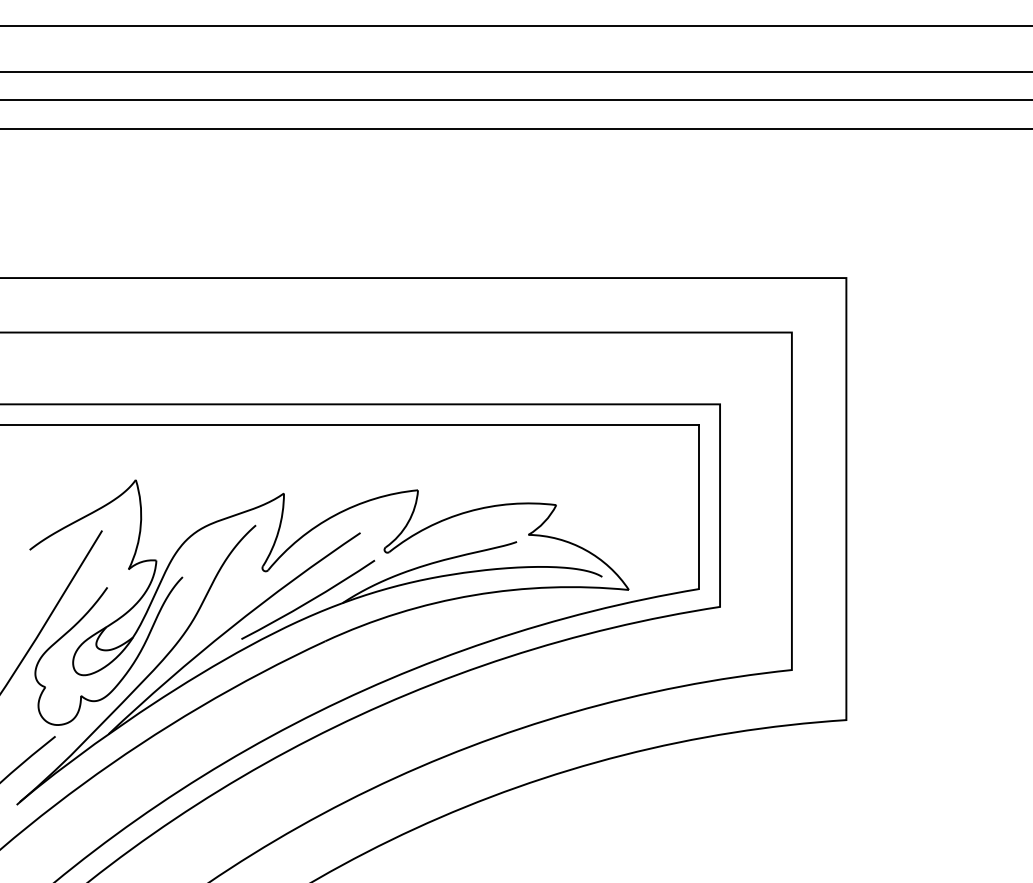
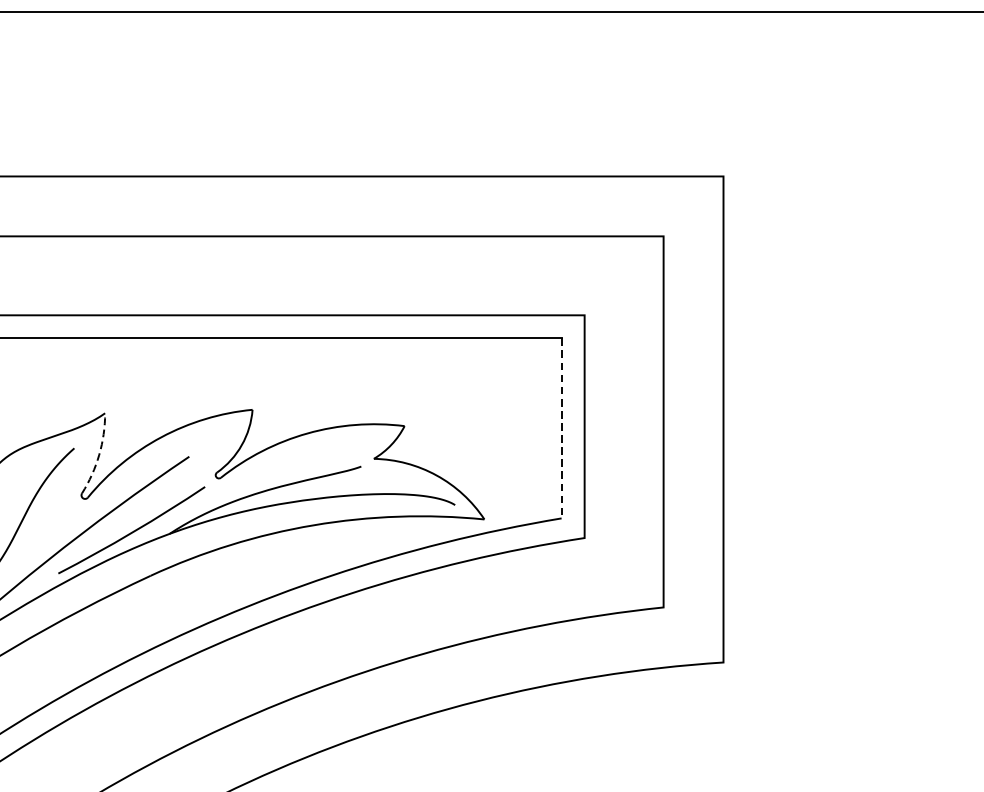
line: (699, 507) -> (562, 428), solid -> dashed
arc: (278, 531) -> (99, 455), solid -> dashed

